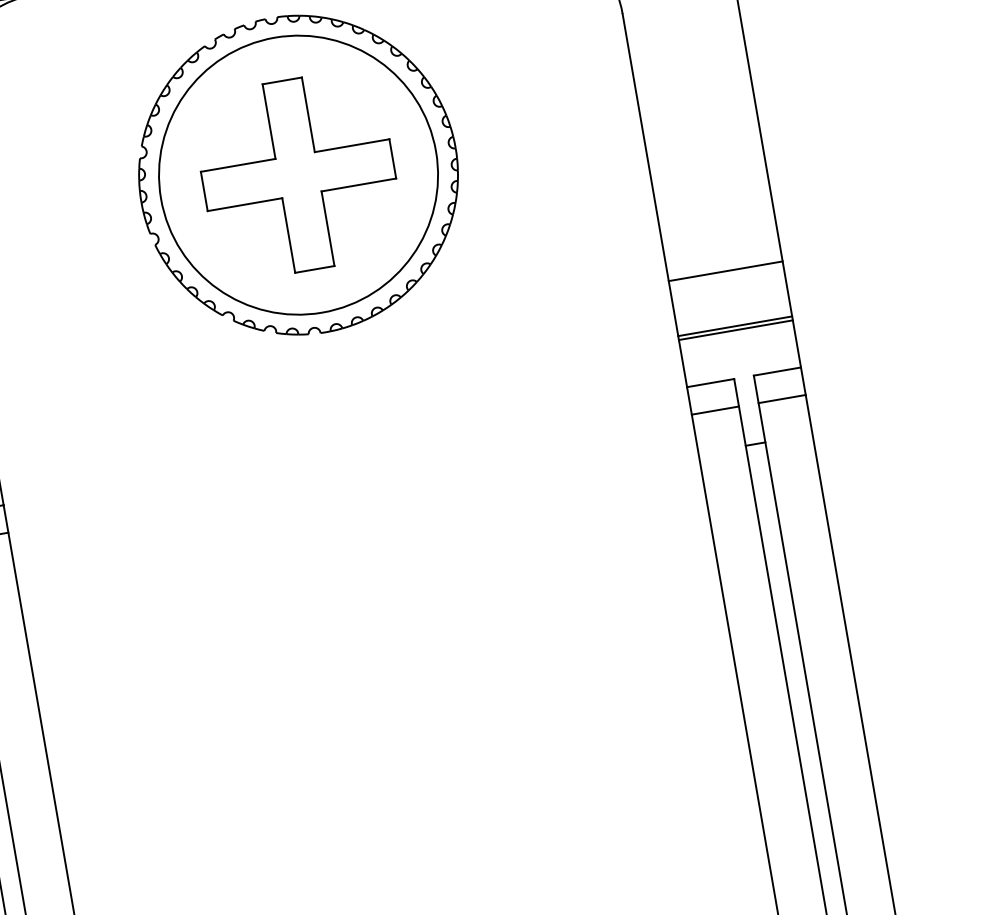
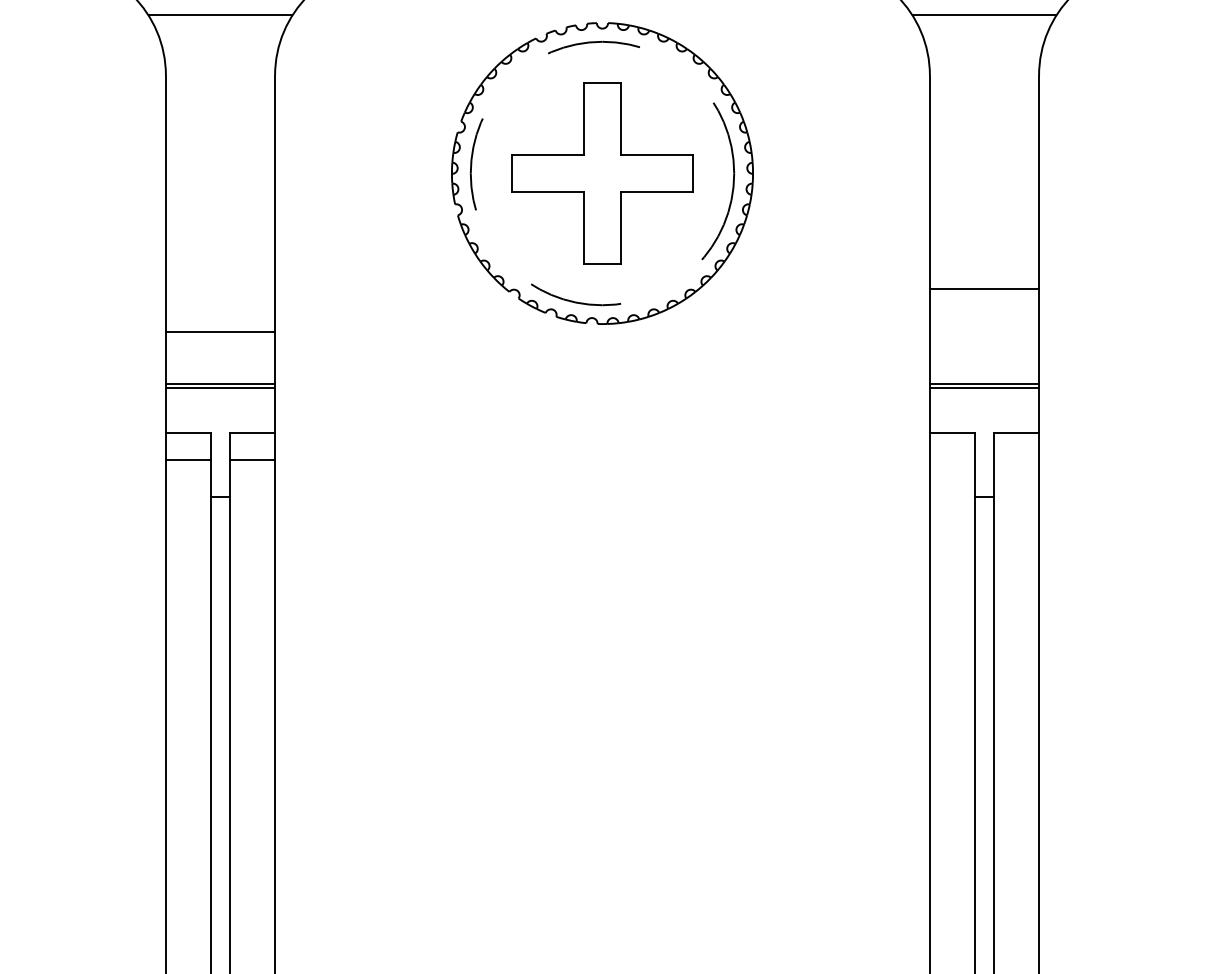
circle: (298, 175) -> (602, 173), solid -> dashed
line: (725, 271) -> (984, 288), moved
line: (782, 398) -> (1016, 459), removed
line: (715, 410) -> (952, 459), removed

